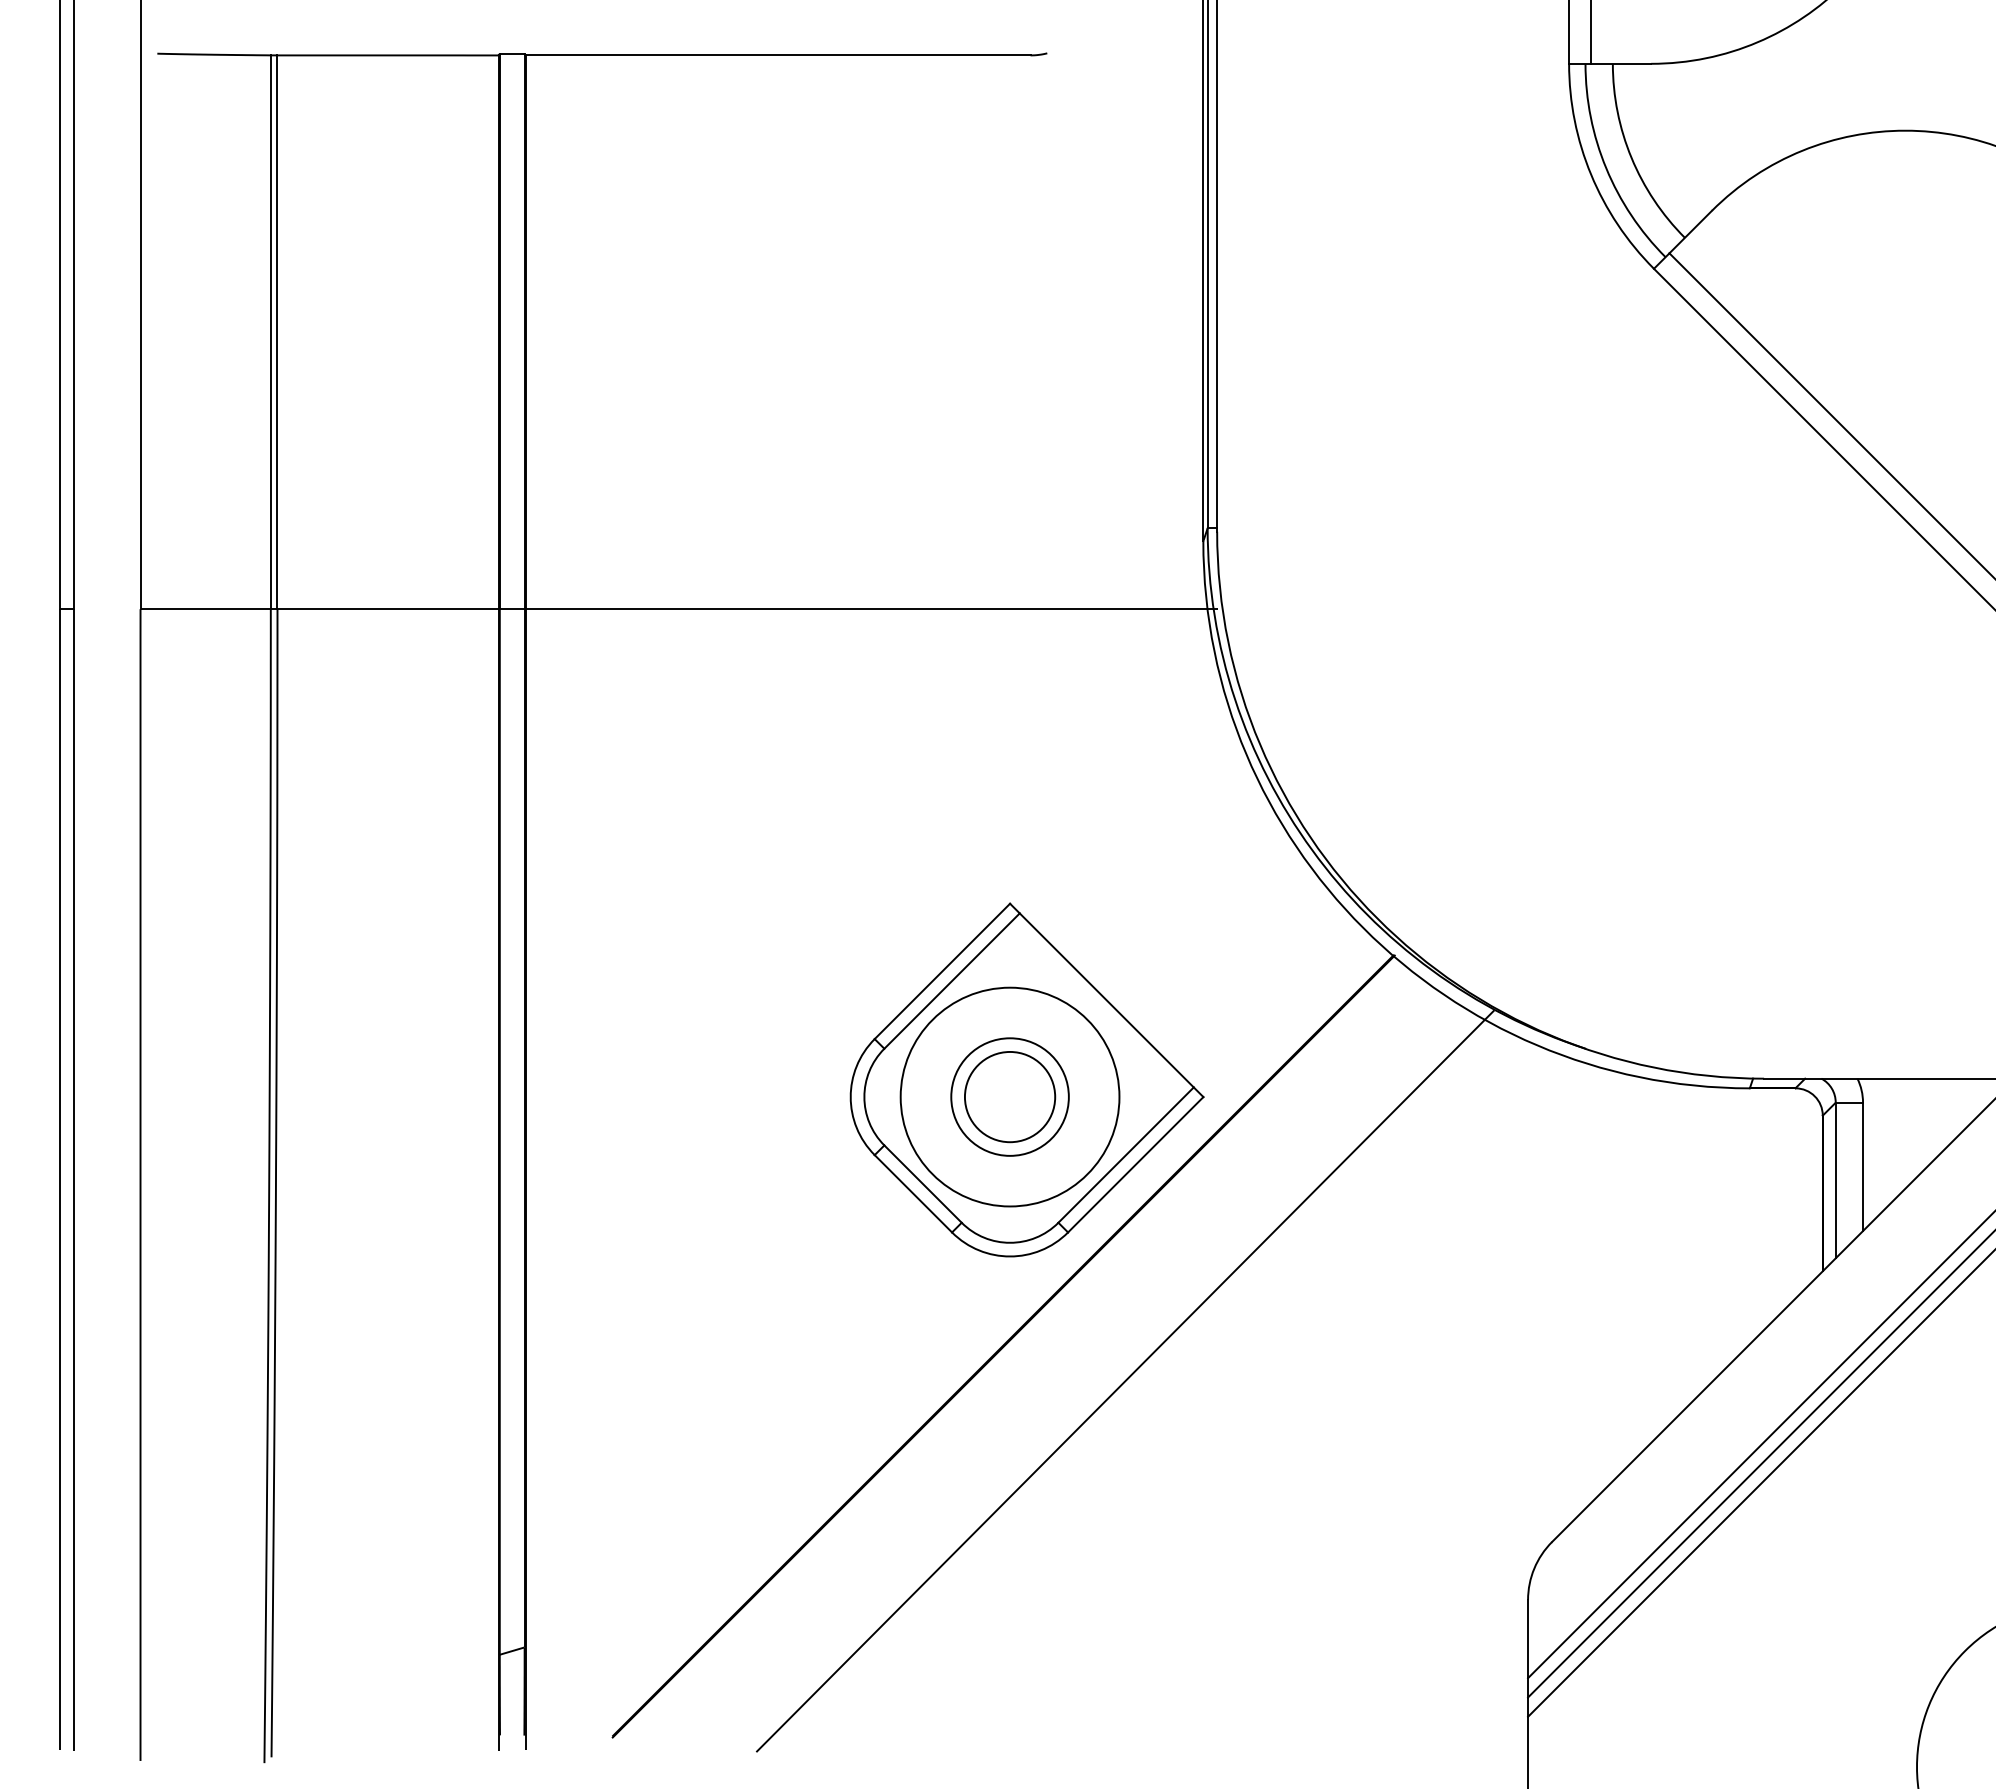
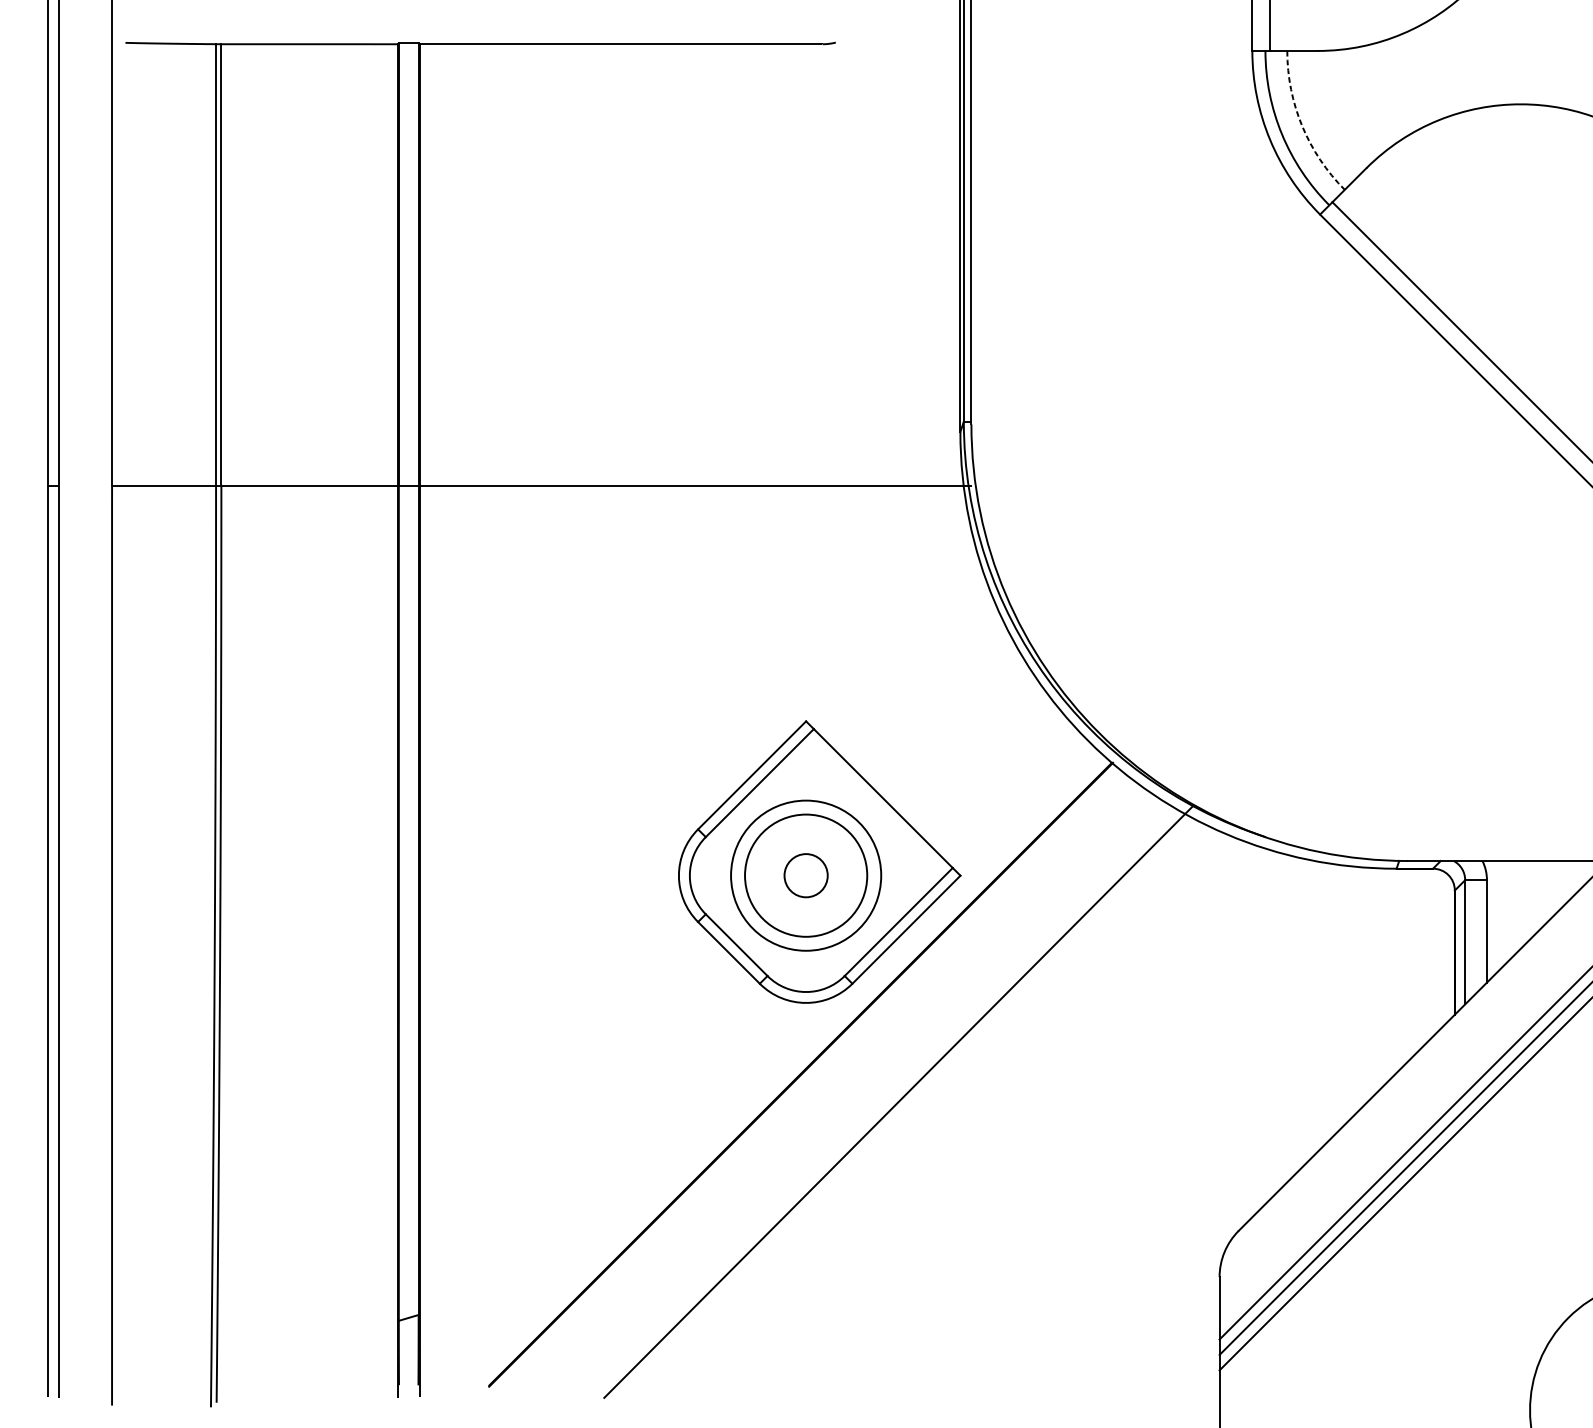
arc: (1631, 158) -> (1302, 126), solid -> dashed
circle: (1009, 1096) -> (805, 875), size x0.6
circle: (1009, 1096) -> (805, 875), size x0.7
circle: (1009, 1096) -> (805, 875), size x1.6

